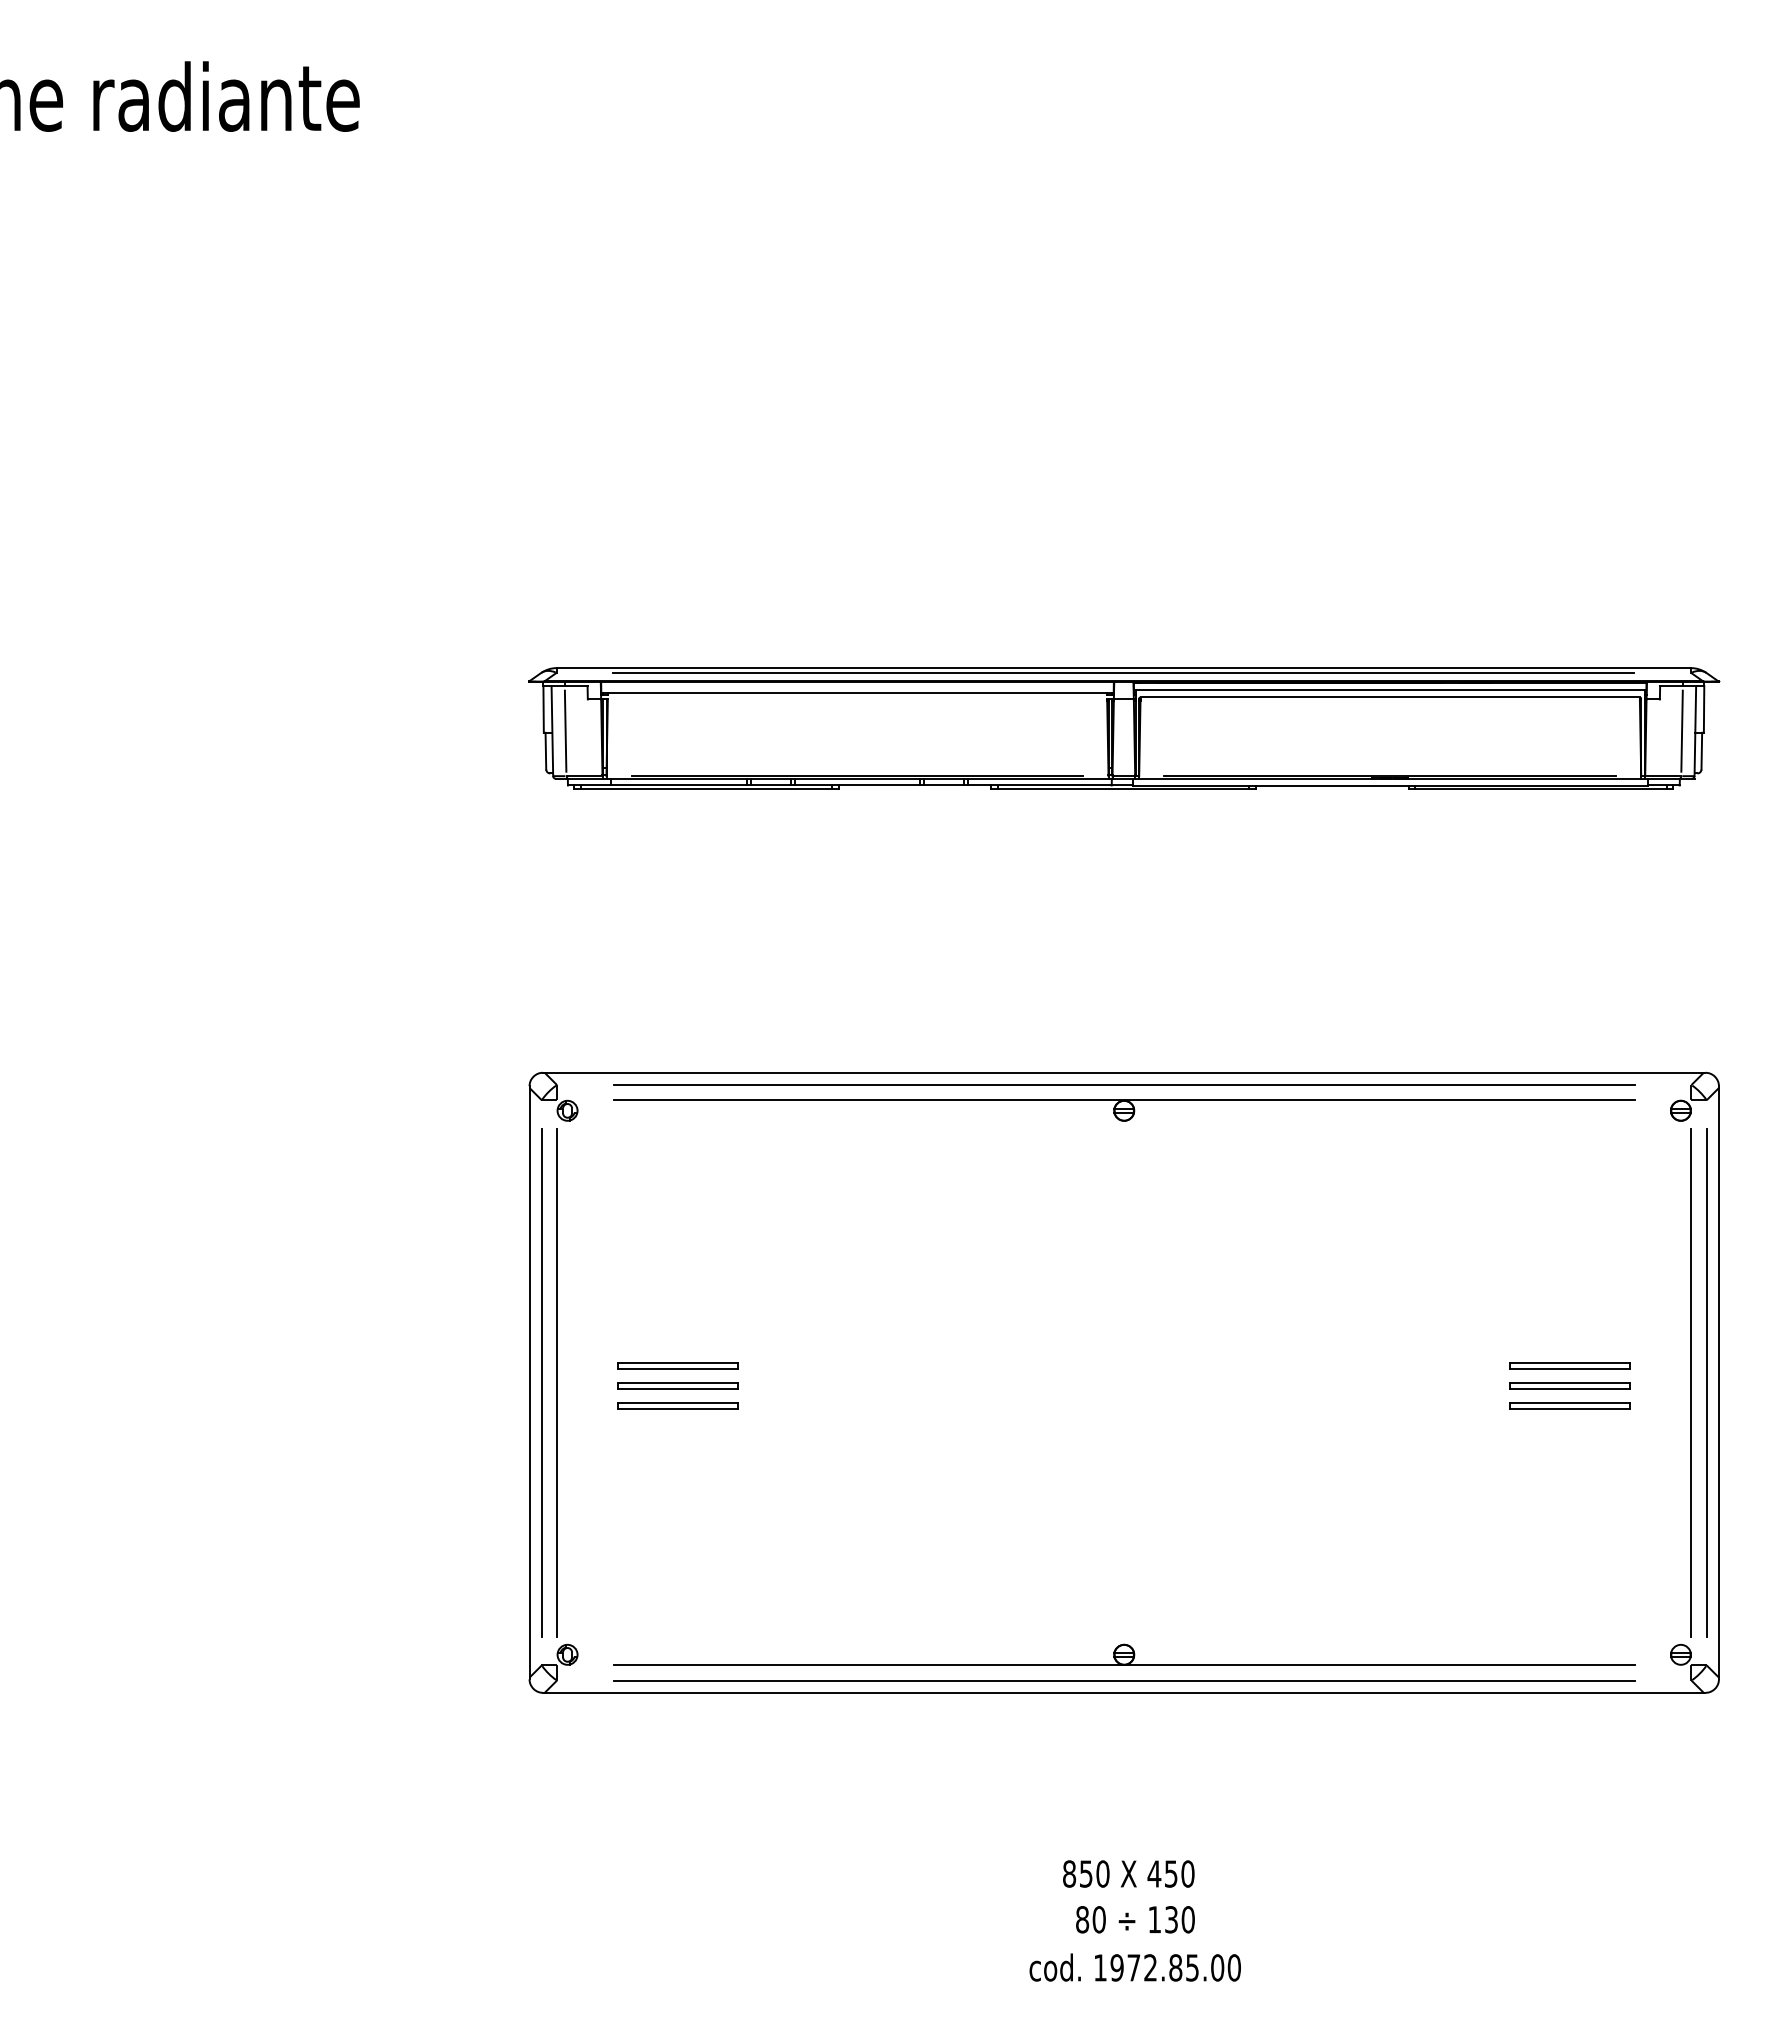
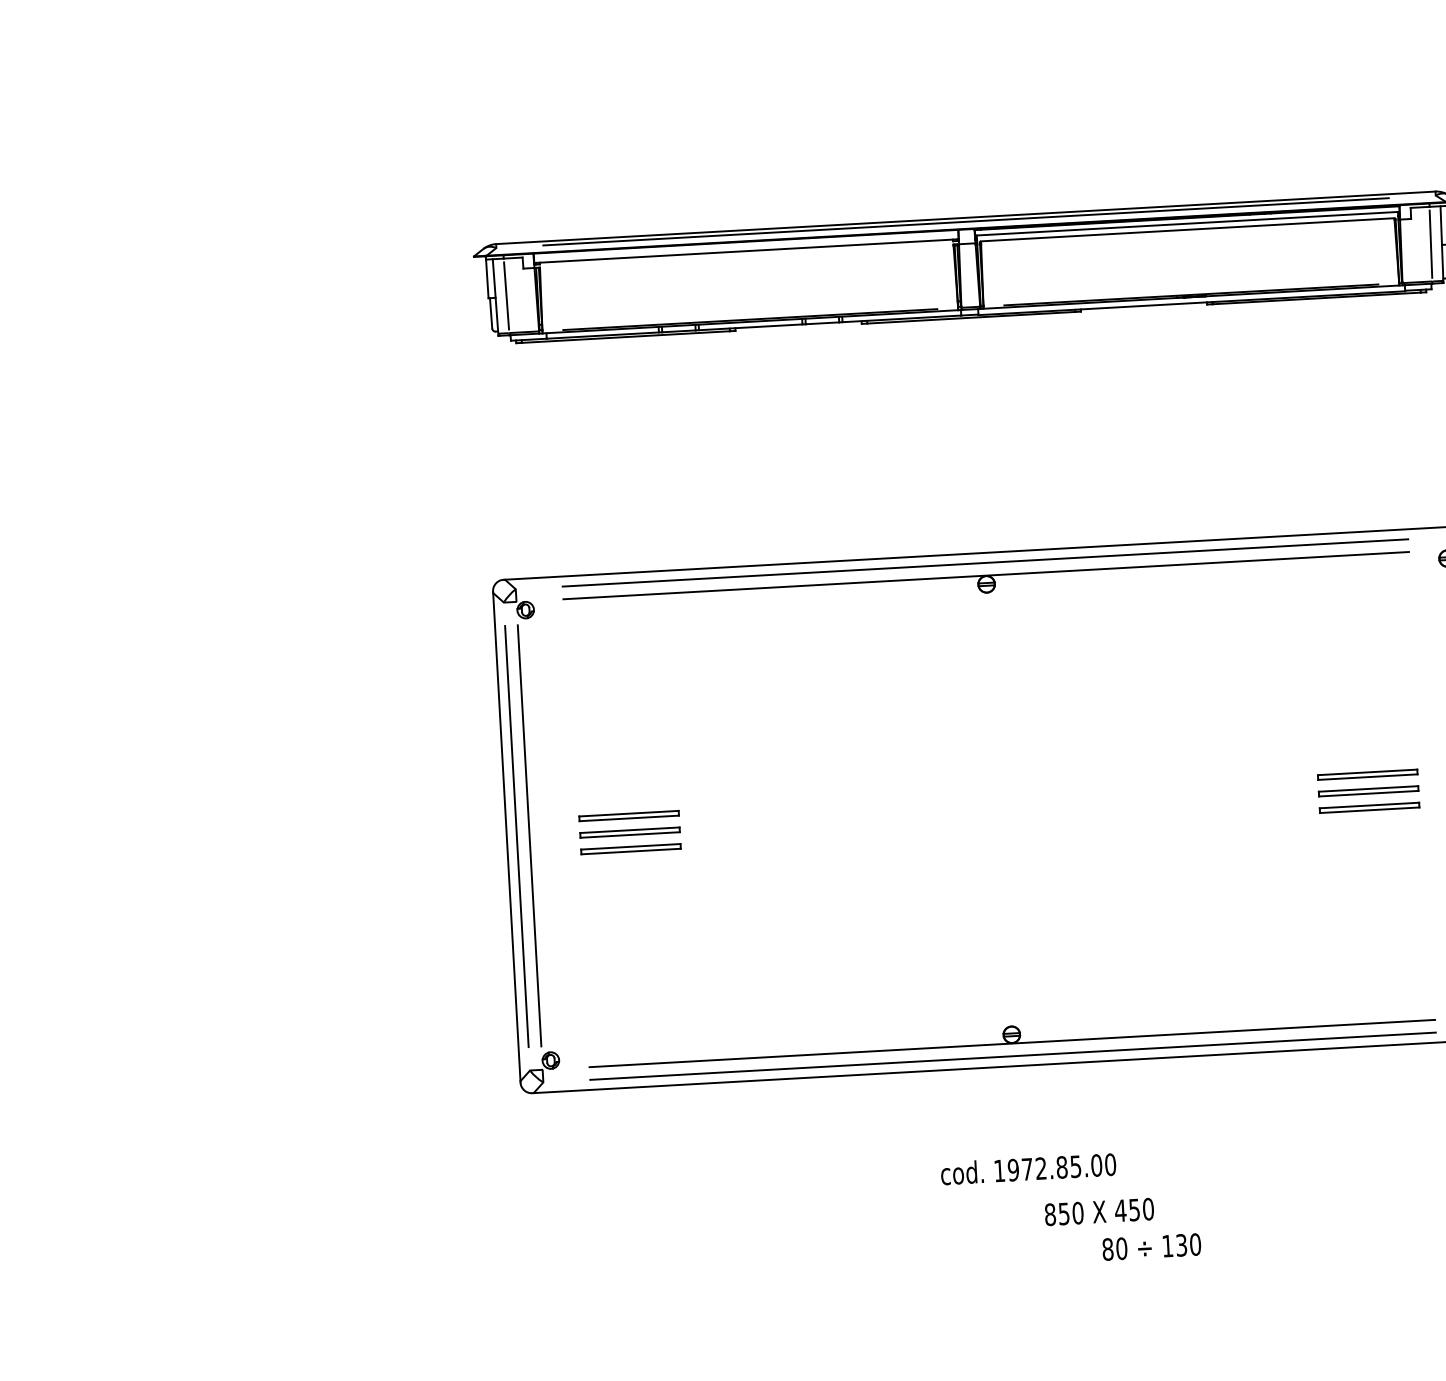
text: (1128, 1873) -> (1099, 1211), moved
text: (1135, 1919) -> (1151, 1246), moved
text: (1134, 1967) -> (1027, 1169), moved

